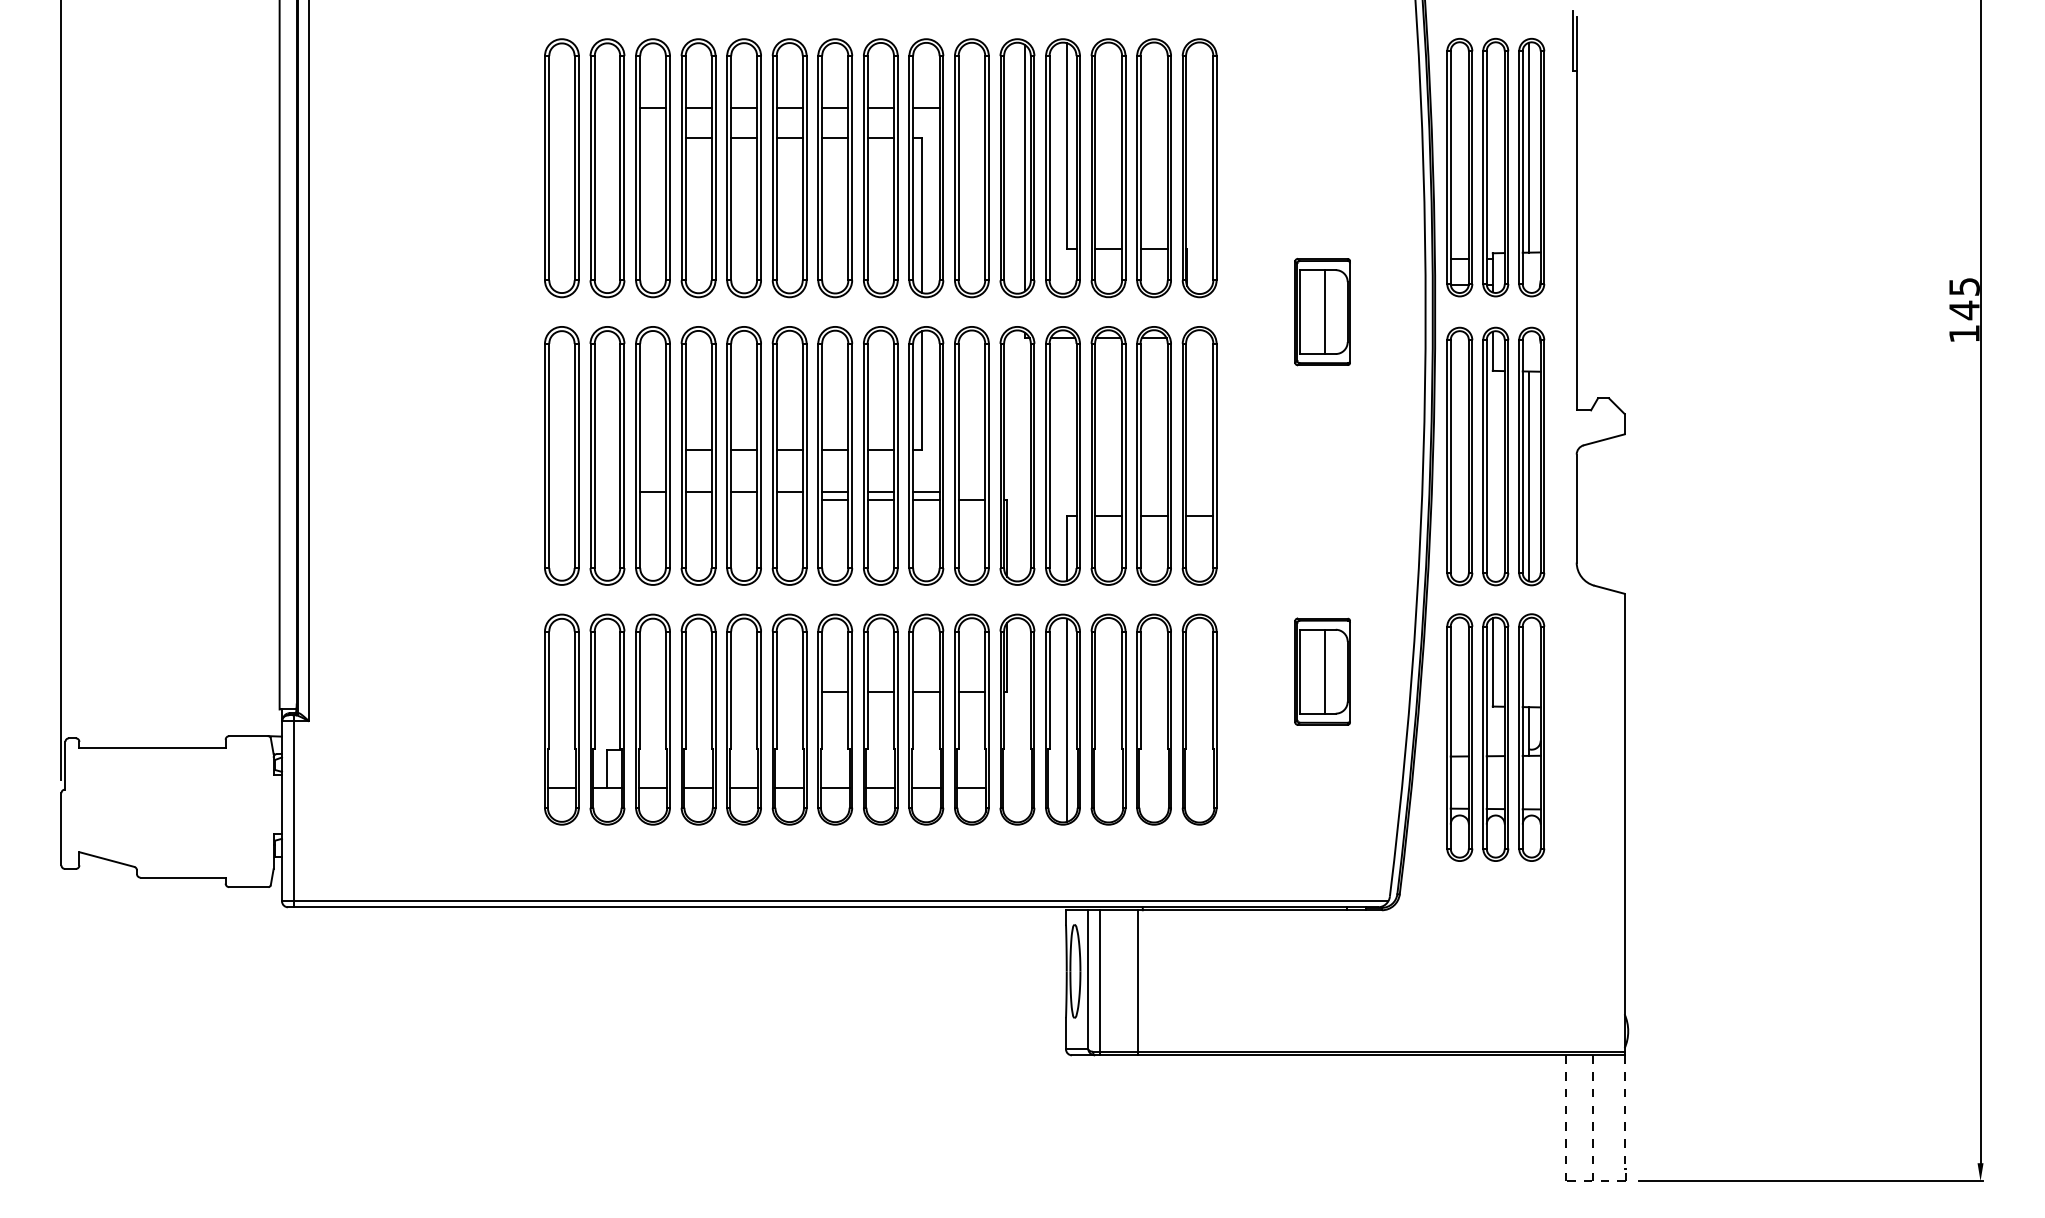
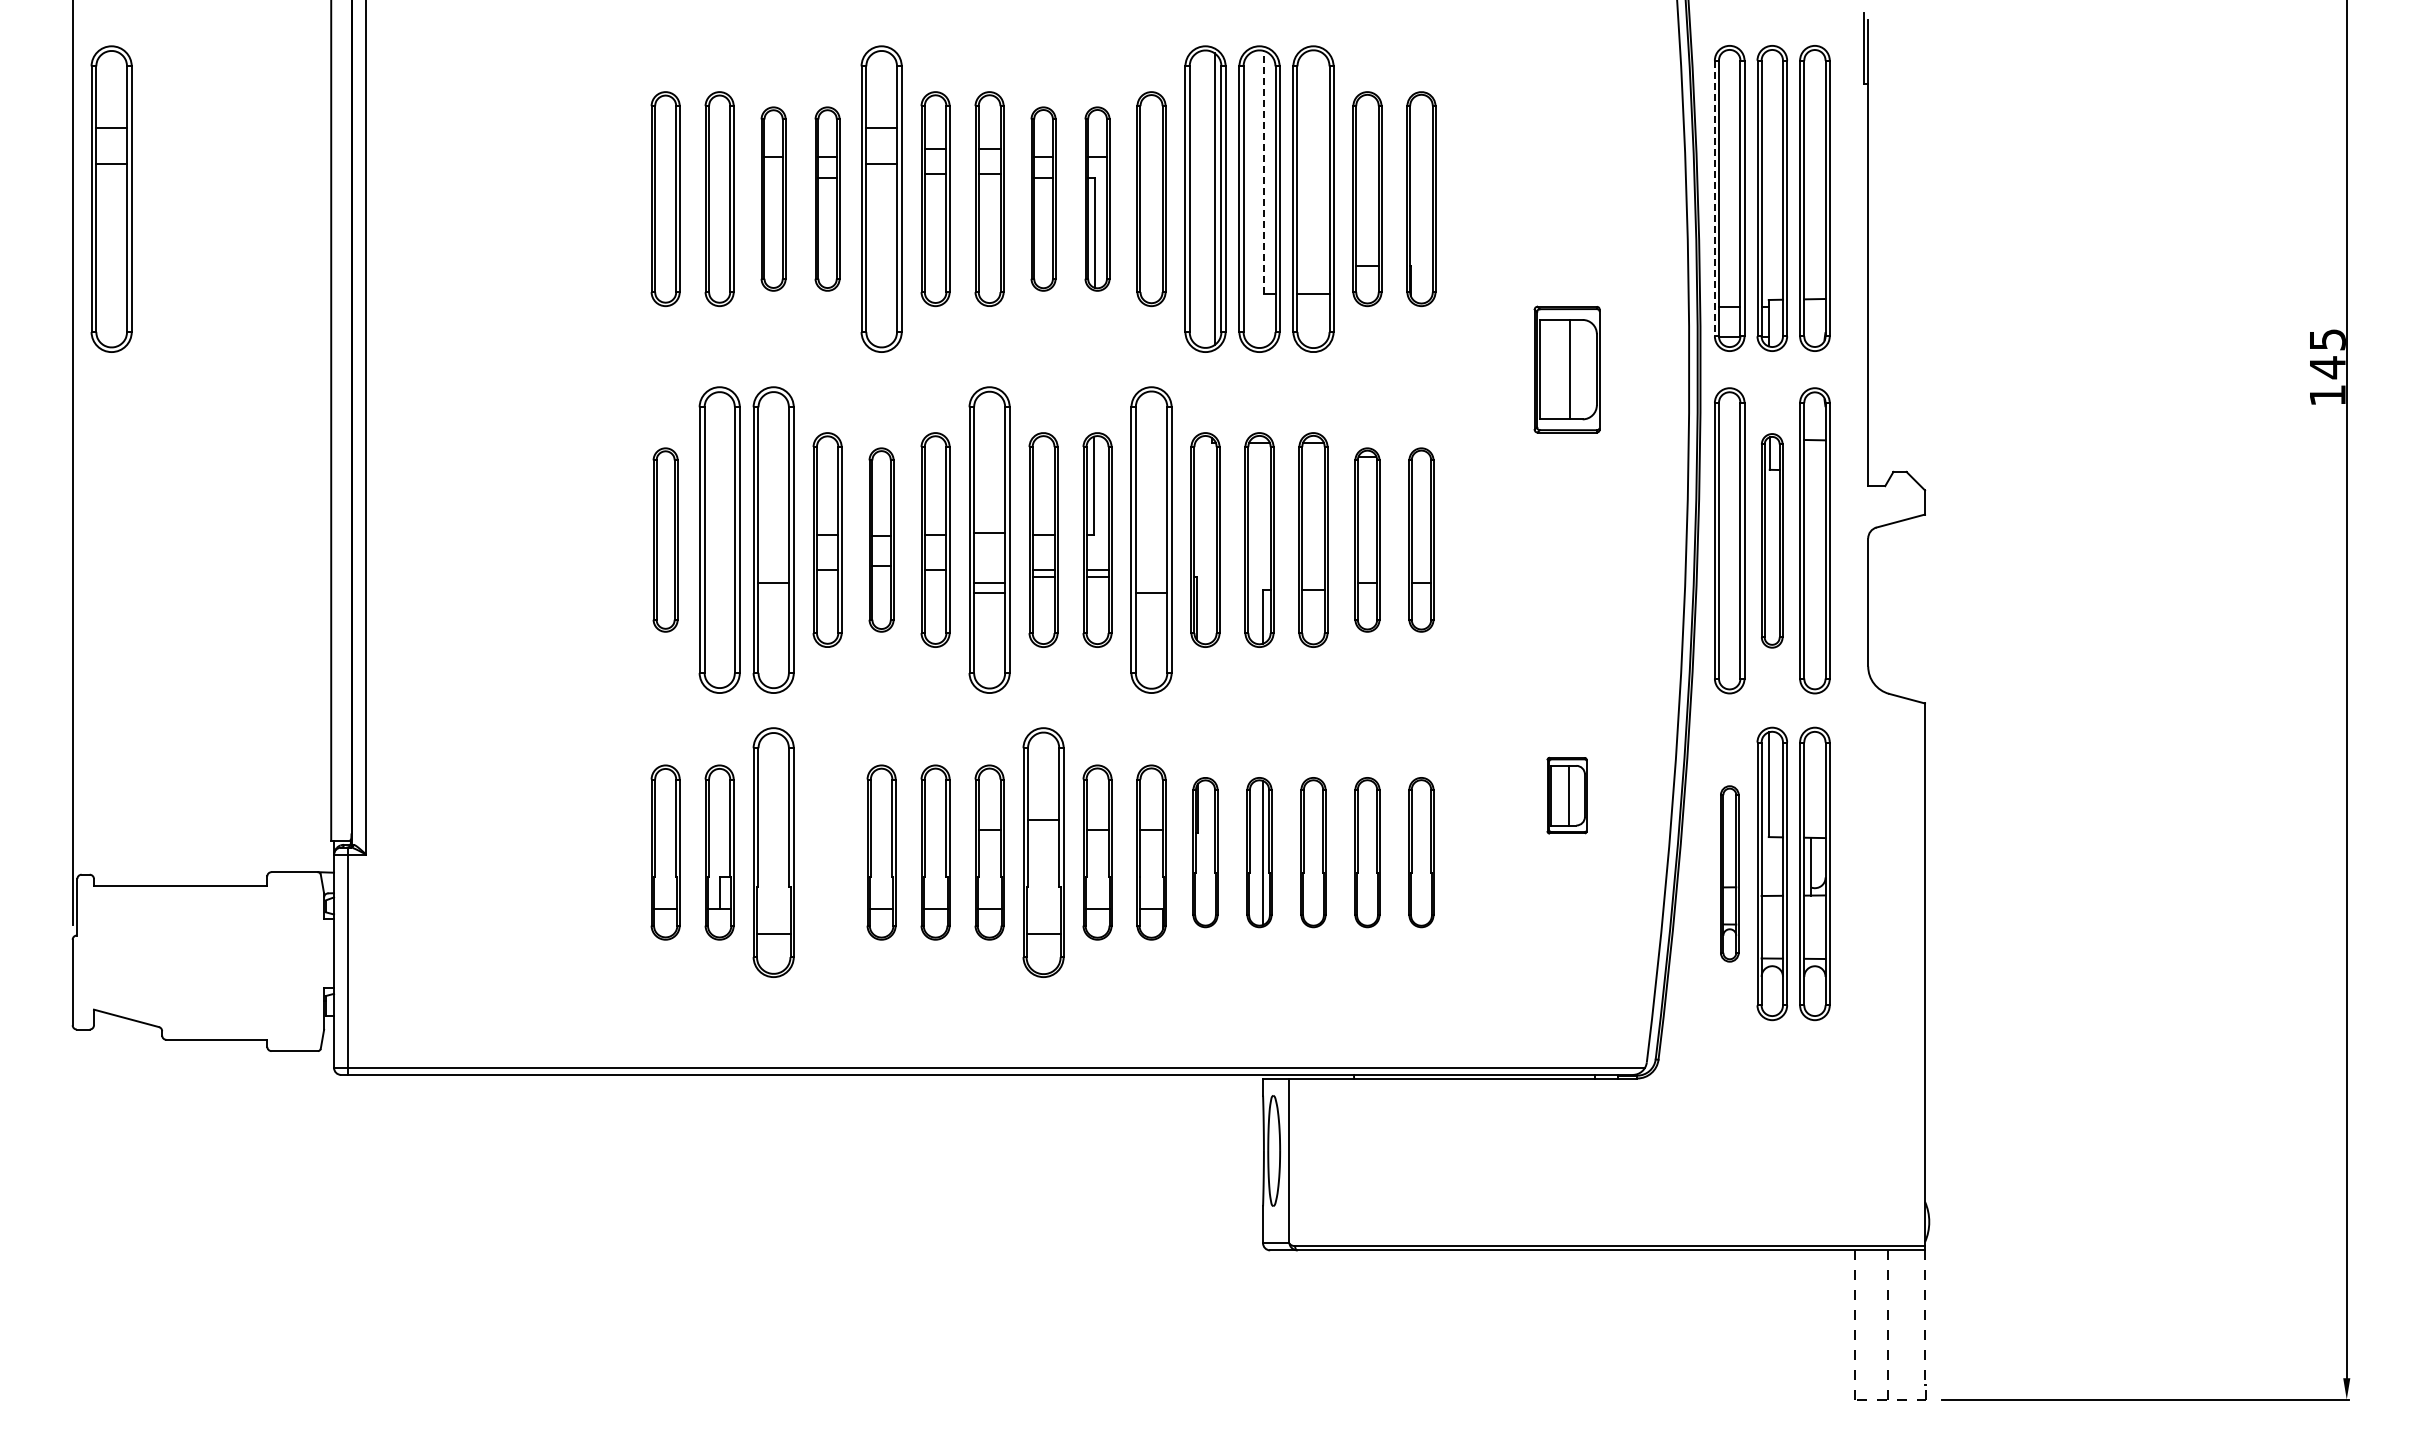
line: (1067, 145) -> (1264, 172), solid -> dashed
line: (1528, 147) -> (1811, 174), removed
part: (94, 167) -> (111, 198), added
part: (561, 167) -> (665, 198), size x0.7
part: (607, 167) -> (719, 198), size x0.7
part: (652, 167) -> (773, 198), size x0.6
part: (698, 167) -> (827, 198), size x0.6
part: (789, 167) -> (935, 198), size x0.7
part: (835, 167) -> (989, 198), size x0.7
part: (880, 167) -> (1043, 198), size x0.6
part: (926, 167) -> (1097, 198), size x0.6
part: (971, 167) -> (1151, 198), size x0.7
part: (1154, 167) -> (1367, 198), size x0.7
part: (1199, 167) -> (1421, 198), size x0.7
line: (1446, 167) -> (1714, 198), solid -> dashed
part: (561, 455) -> (665, 539), size x0.6
part: (698, 455) -> (827, 539), size x0.7
part: (744, 455) -> (881, 539), size x0.6
part: (789, 455) -> (935, 539), size x0.7
part: (880, 455) -> (1043, 539), size x0.7
part: (926, 455) -> (1097, 539), size x0.7
part: (1017, 455) -> (1205, 539), size x0.7
part: (1063, 455) -> (1259, 539), size x0.7
part: (1108, 455) -> (1313, 539), size x0.7
part: (1154, 455) -> (1367, 539), size x0.6
part: (1199, 455) -> (1421, 539), size x0.6
part: (1495, 456) -> (1771, 540), size x0.7
line: (1528, 476) -> (1811, 564), removed
part: (1322, 671) -> (1566, 795), size x0.6
part: (561, 719) -> (665, 852), size x0.7
part: (607, 719) -> (719, 852), size x0.7
part: (698, 719) -> (827, 852), removed
part: (744, 719) -> (881, 852), size x0.7
part: (789, 719) -> (935, 852), size x0.7
part: (835, 719) -> (989, 852), size x0.7
part: (926, 719) -> (1097, 852), size x0.7
part: (971, 719) -> (1151, 852), size x0.7
part: (1017, 719) -> (1205, 852), size x0.6
part: (1063, 719) -> (1259, 852), size x0.6
part: (1108, 719) -> (1313, 852), size x0.6
part: (1154, 719) -> (1367, 852), size x0.6
part: (1199, 719) -> (1421, 852), size x0.6
part: (1459, 737) -> (1729, 873), size x0.6
line: (1100, 982) -> (1303, 1164), removed
line: (1138, 982) -> (1348, 1164), removed

